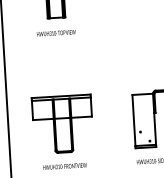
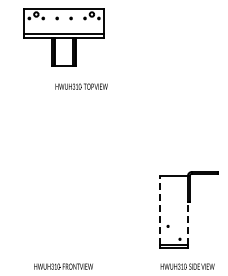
text: (56, 33) -> (81, 86), moved
line: (134, 119) -> (160, 209), solid -> dashed
part: (62, 124) -> (63, 209), removed
line: (154, 129) -> (187, 223), solid -> dashed

